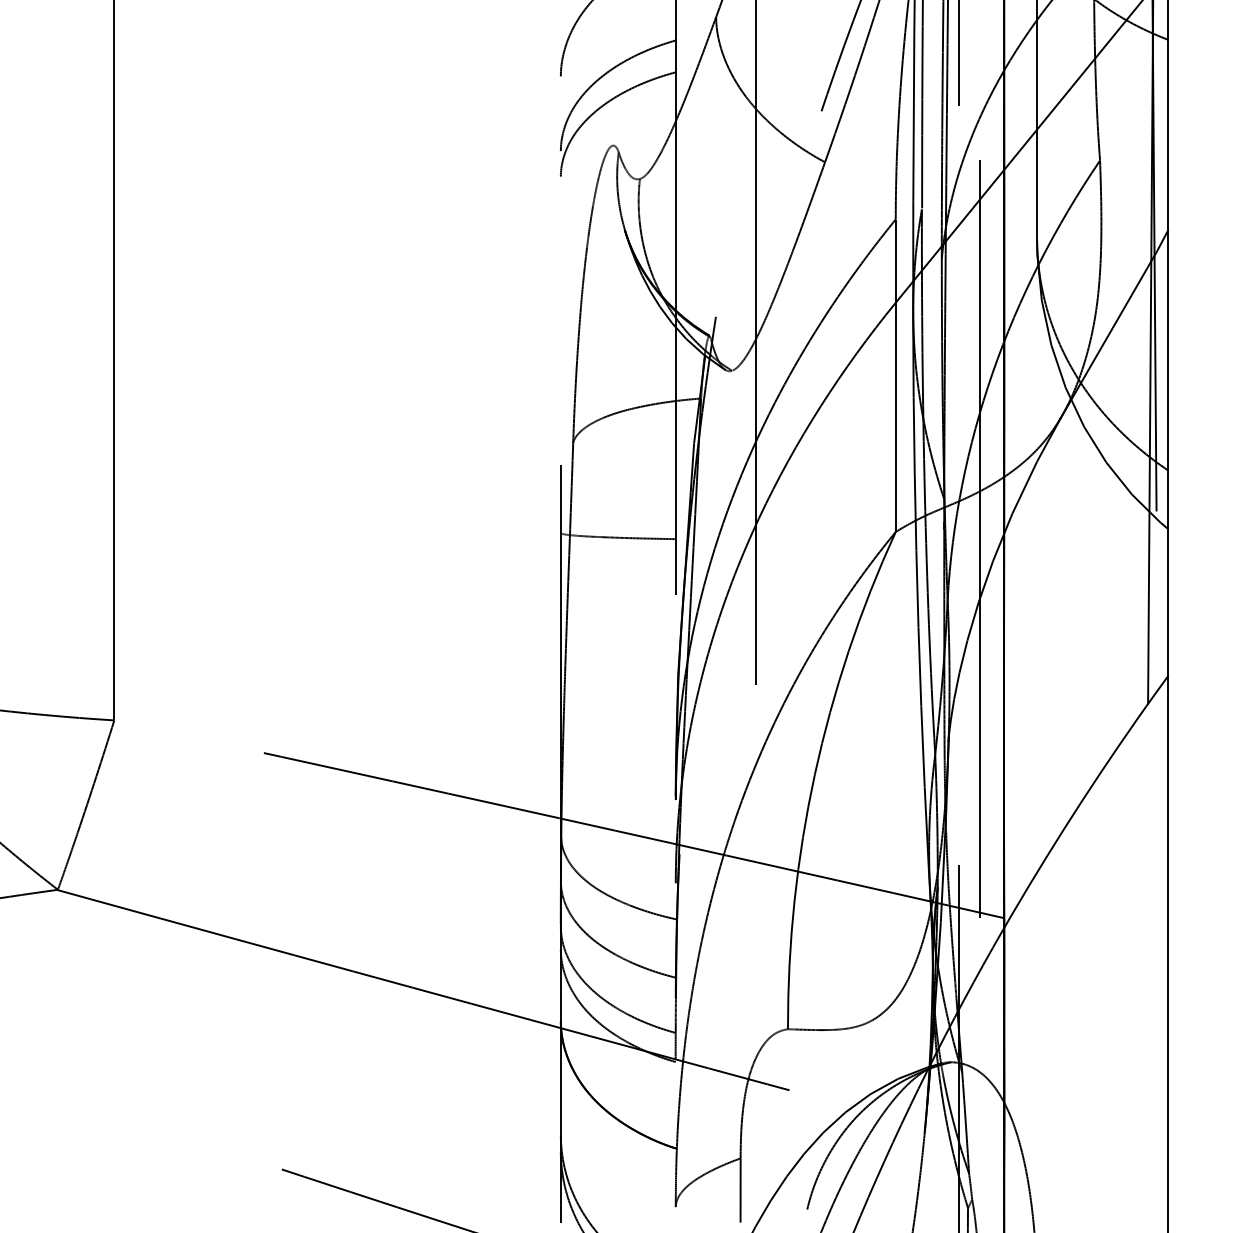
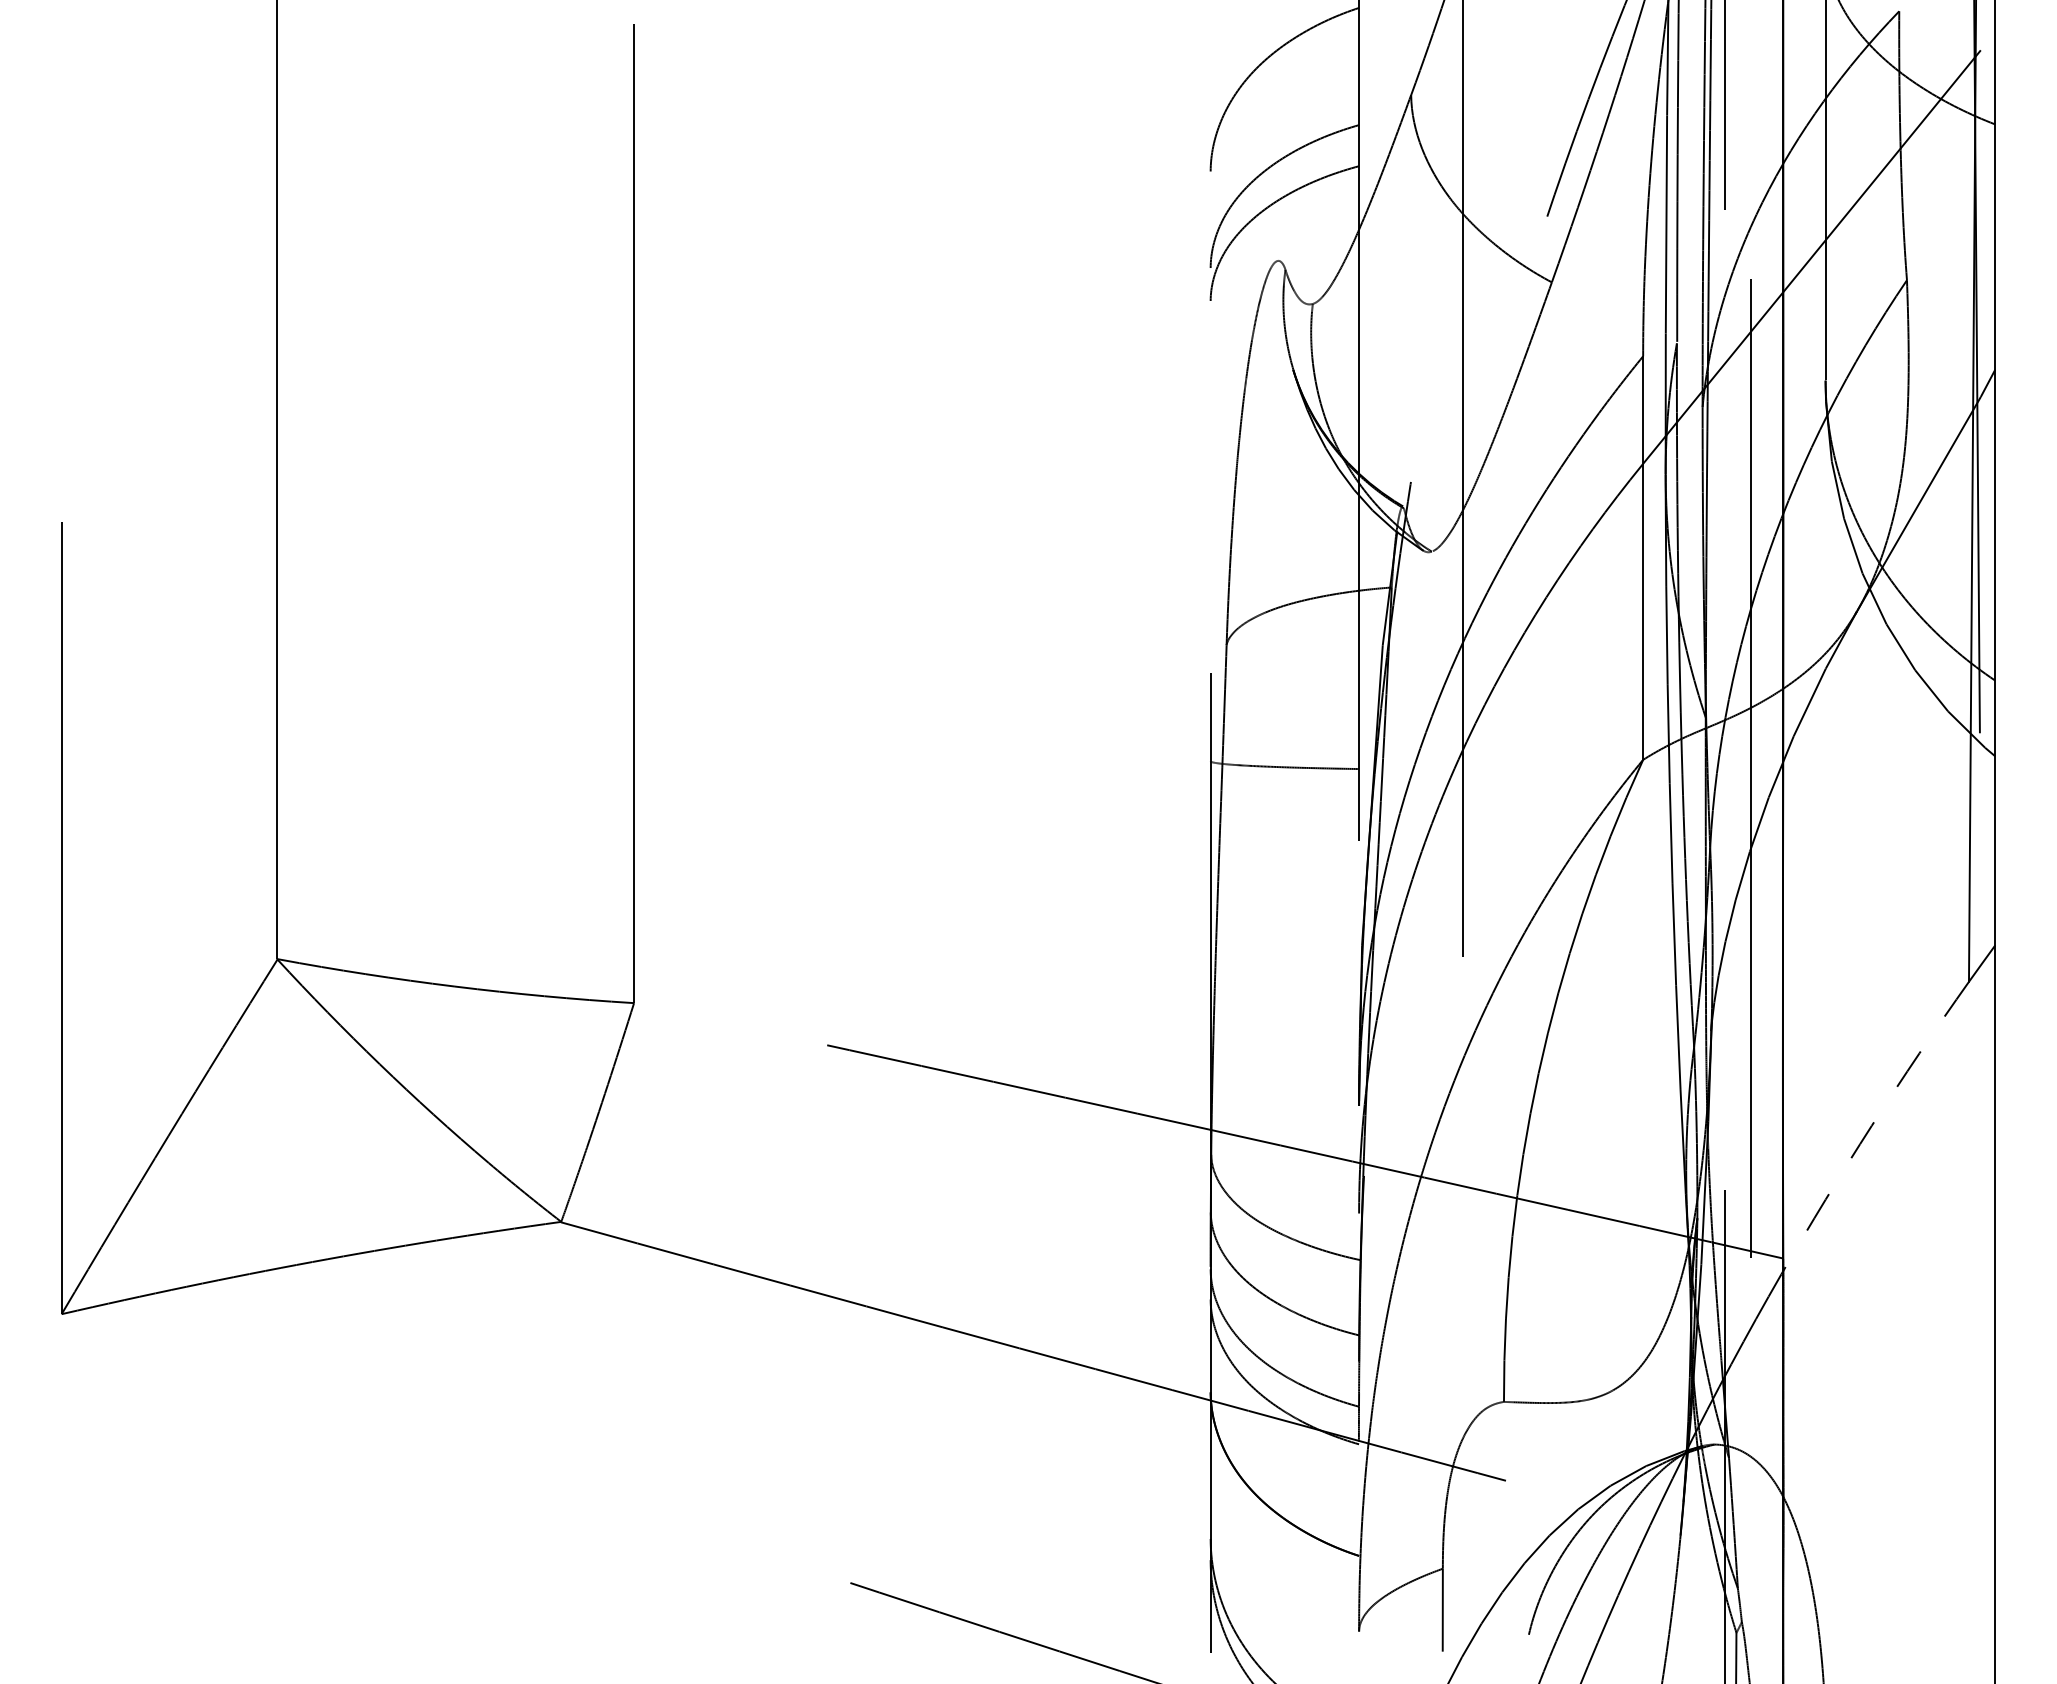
arc: (1072, 815) -> (1871, 1125), solid -> dashed

